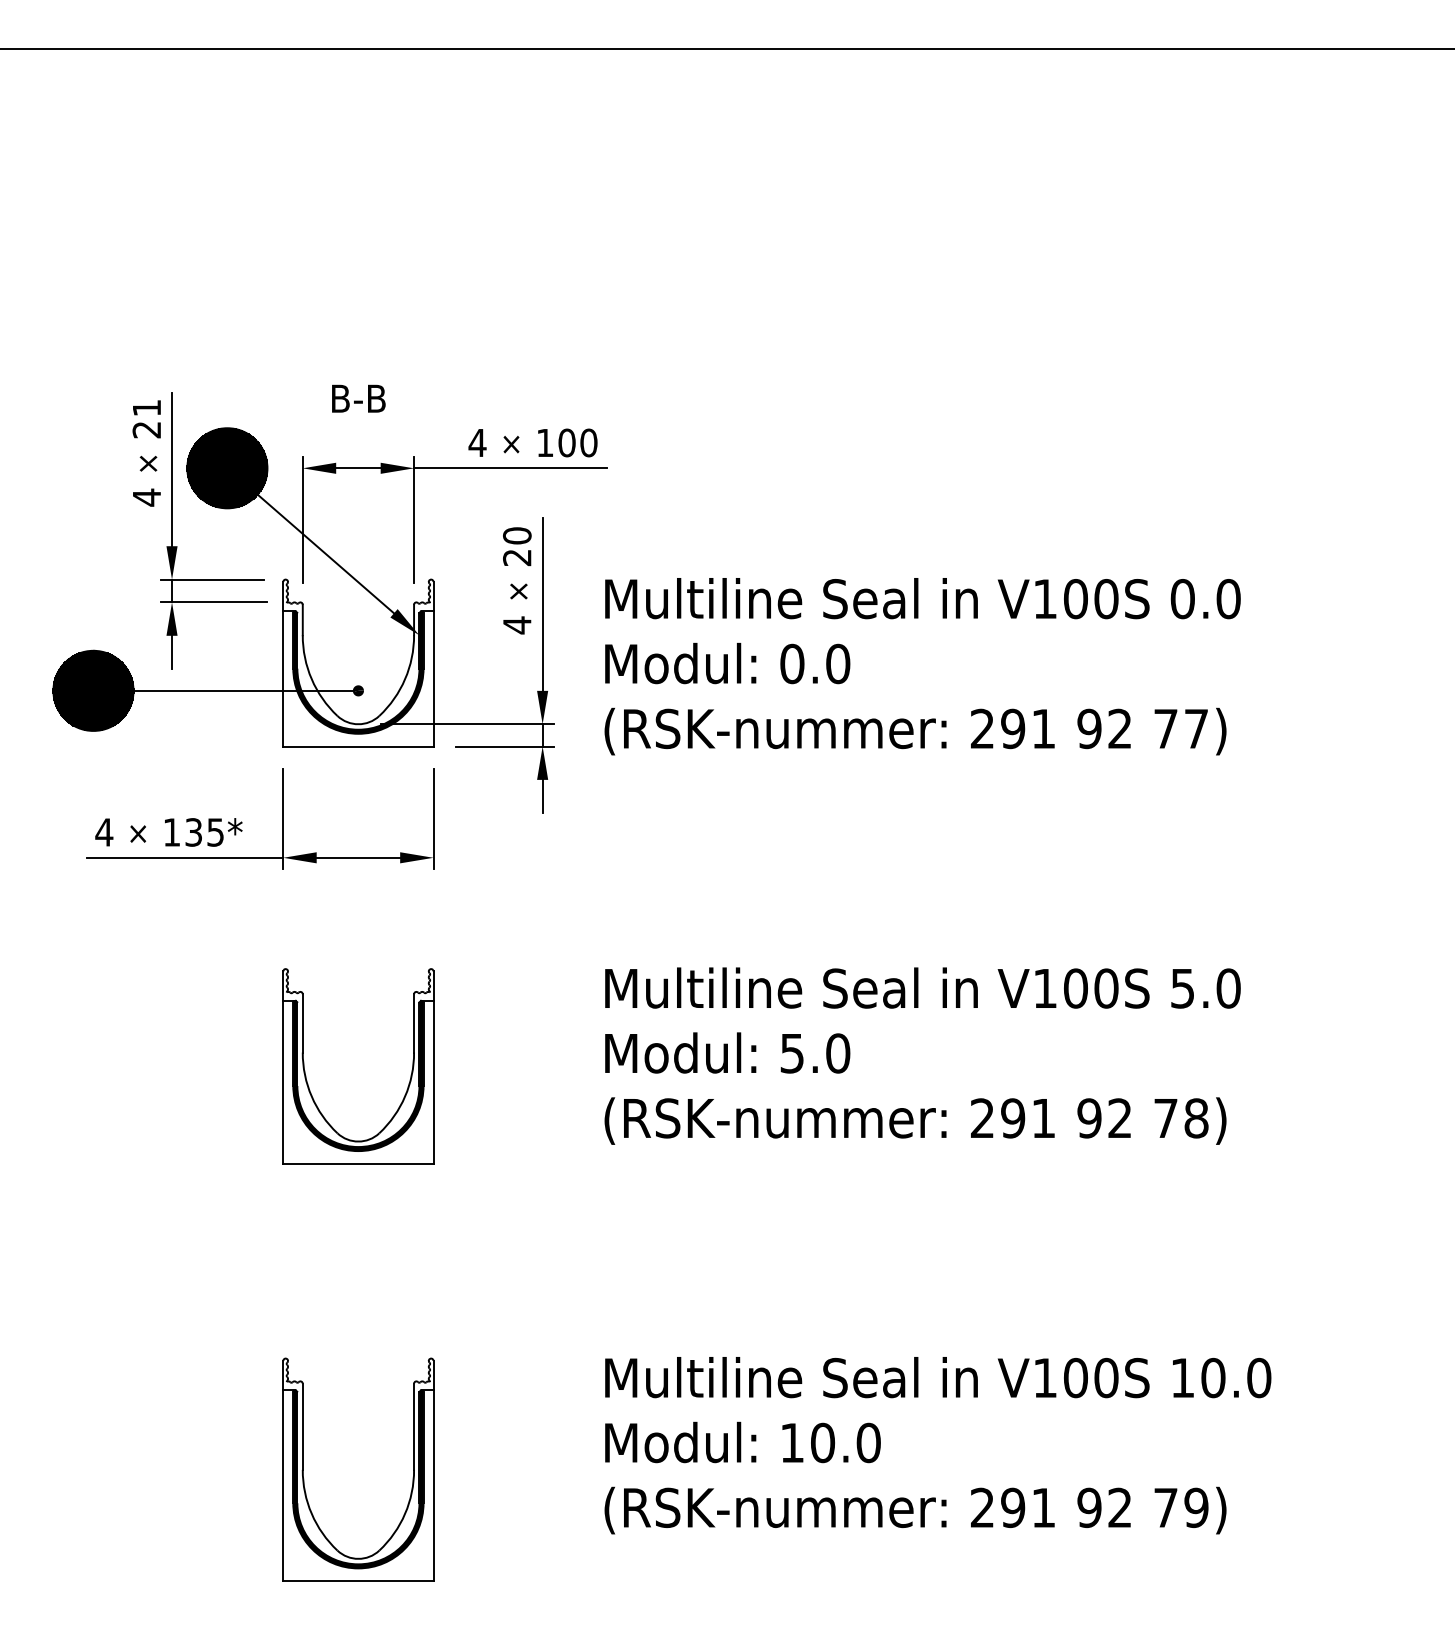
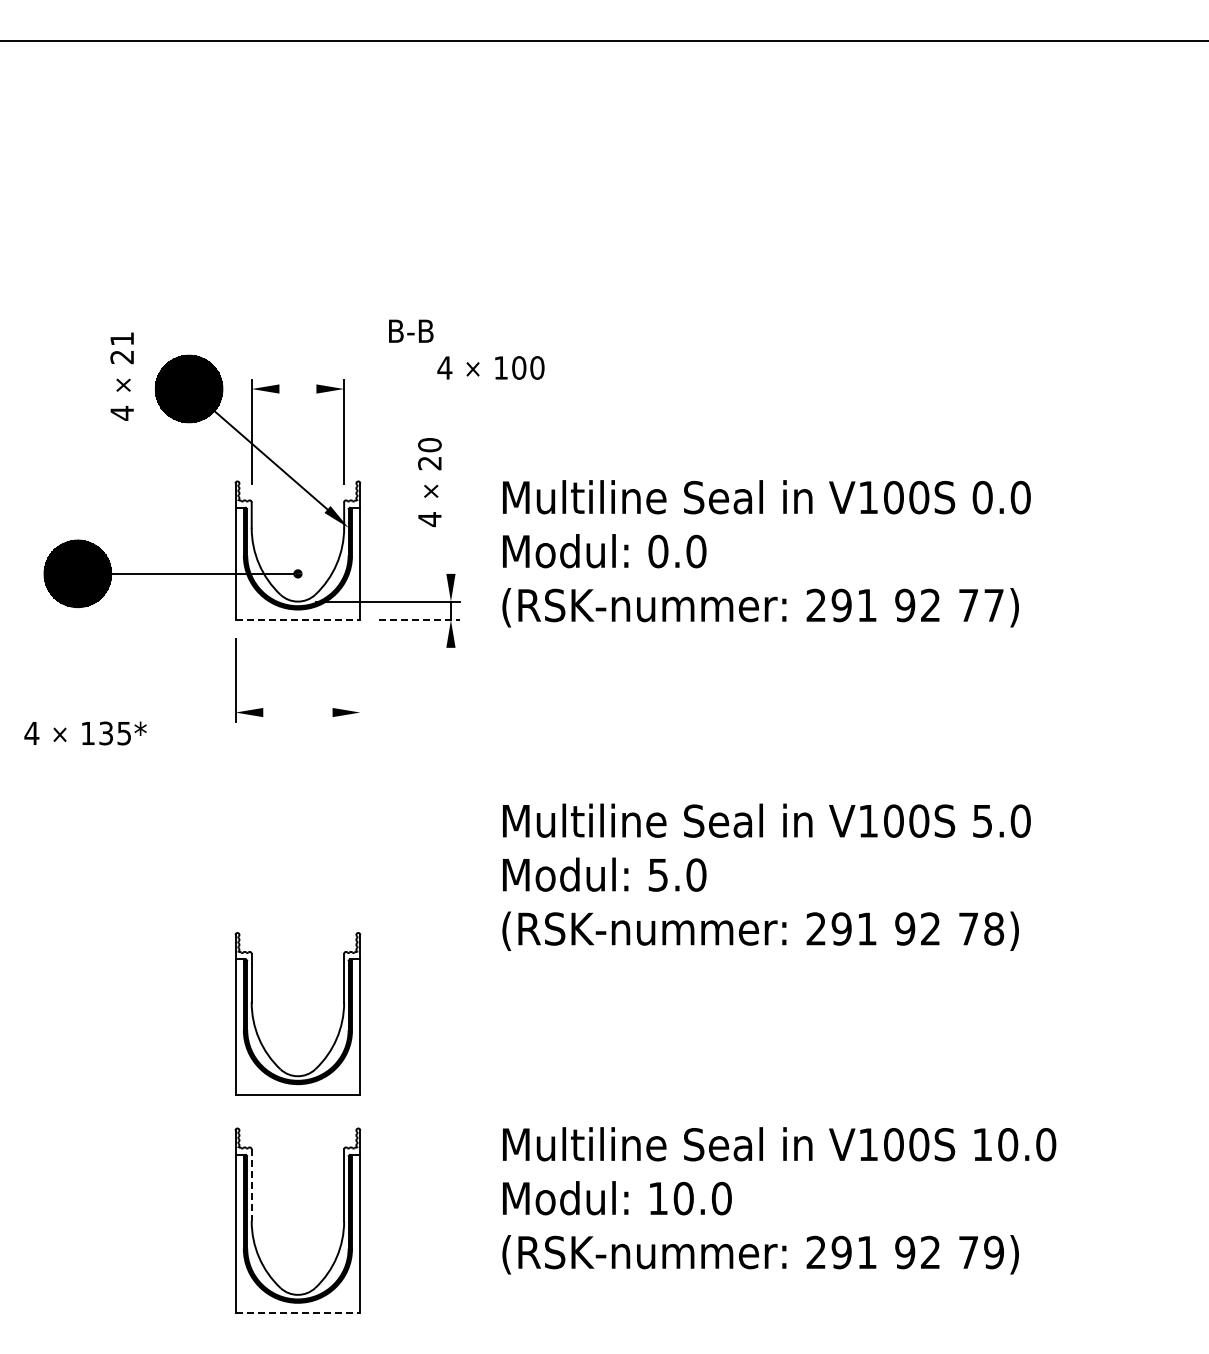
text: (359, 397) -> (411, 330), moved
text: (532, 442) -> (490, 367), moved
line: (357, 468) -> (297, 389), removed
line: (510, 468) -> (424, 389), removed
part: (177, 545) -> (147, 453), removed
line: (542, 603) -> (450, 501), removed
line: (359, 746) -> (298, 620), solid -> dashed
line: (504, 746) -> (419, 620), solid -> dashed
line: (542, 796) -> (450, 661), removed
line: (433, 818) -> (360, 679), removed
text: (168, 832) -> (85, 733), moved
line: (184, 857) -> (153, 712), removed
line: (357, 857) -> (297, 712), removed
part: (307, 1078) -> (255, 1023), moved
line: (302, 1427) -> (251, 1185), solid -> dashed
line: (359, 1581) -> (298, 1313), solid -> dashed

